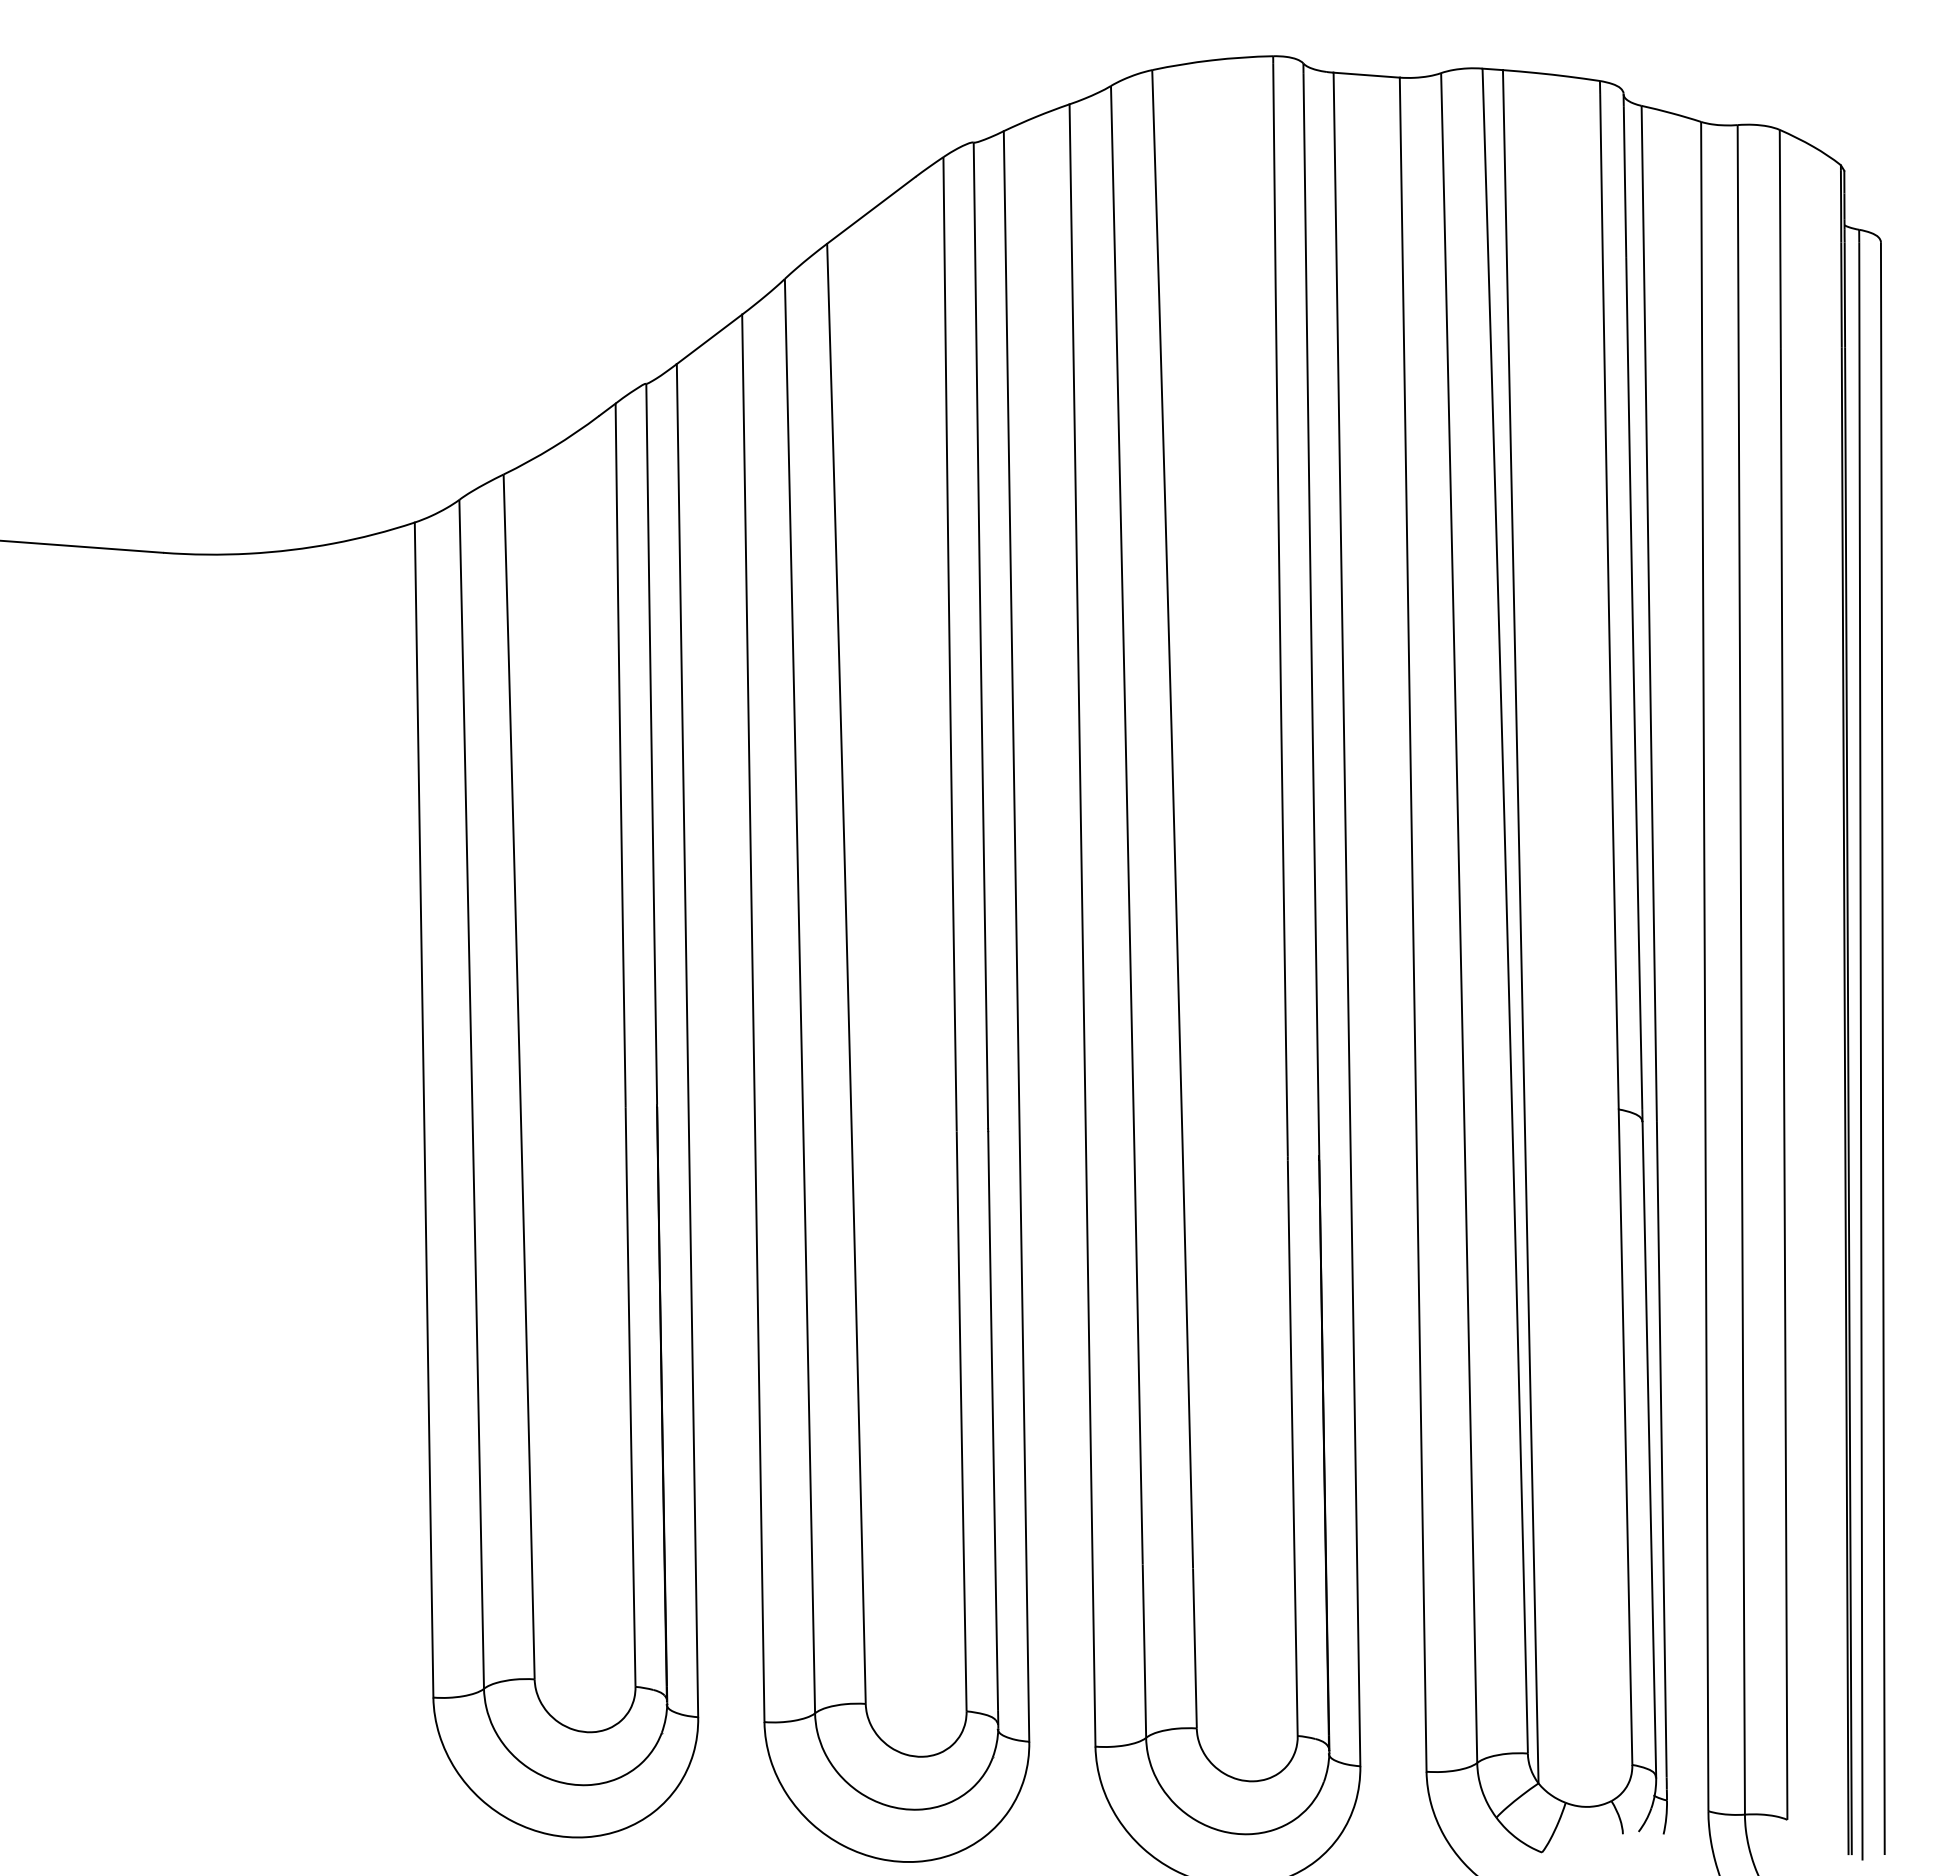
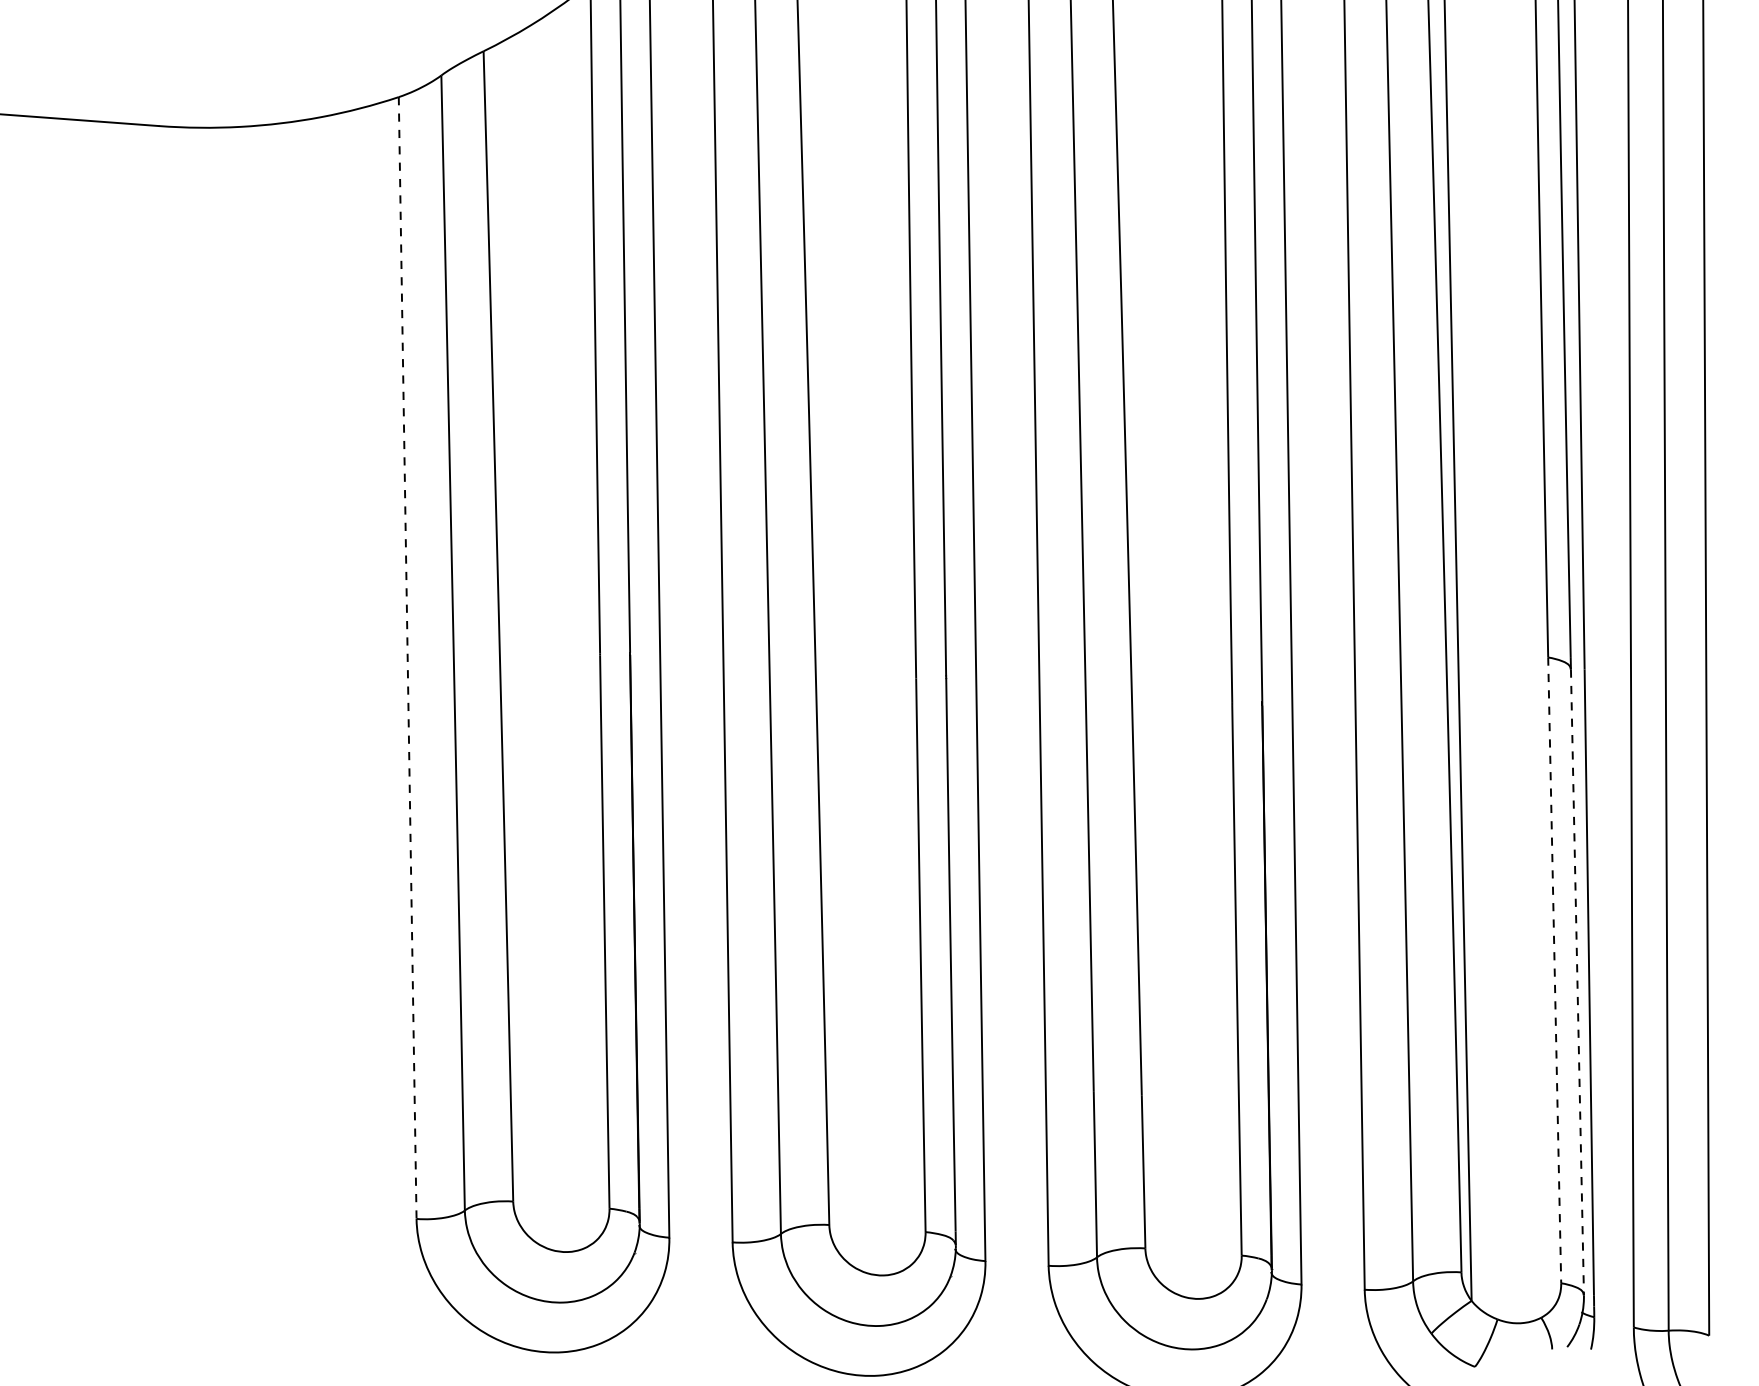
line: (424, 1110) -> (408, 658), solid -> dashed
line: (1625, 1437) -> (1554, 970), solid -> dashed
line: (1649, 1449) -> (1577, 982), solid -> dashed

